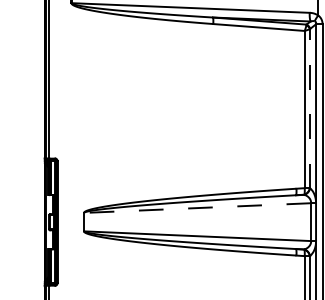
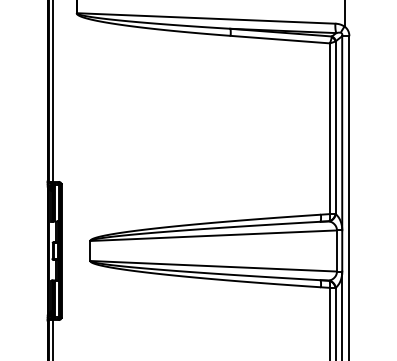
line: (309, 108) -> (335, 127), dashed -> solid
line: (197, 207) -> (213, 235), dashed -> solid

